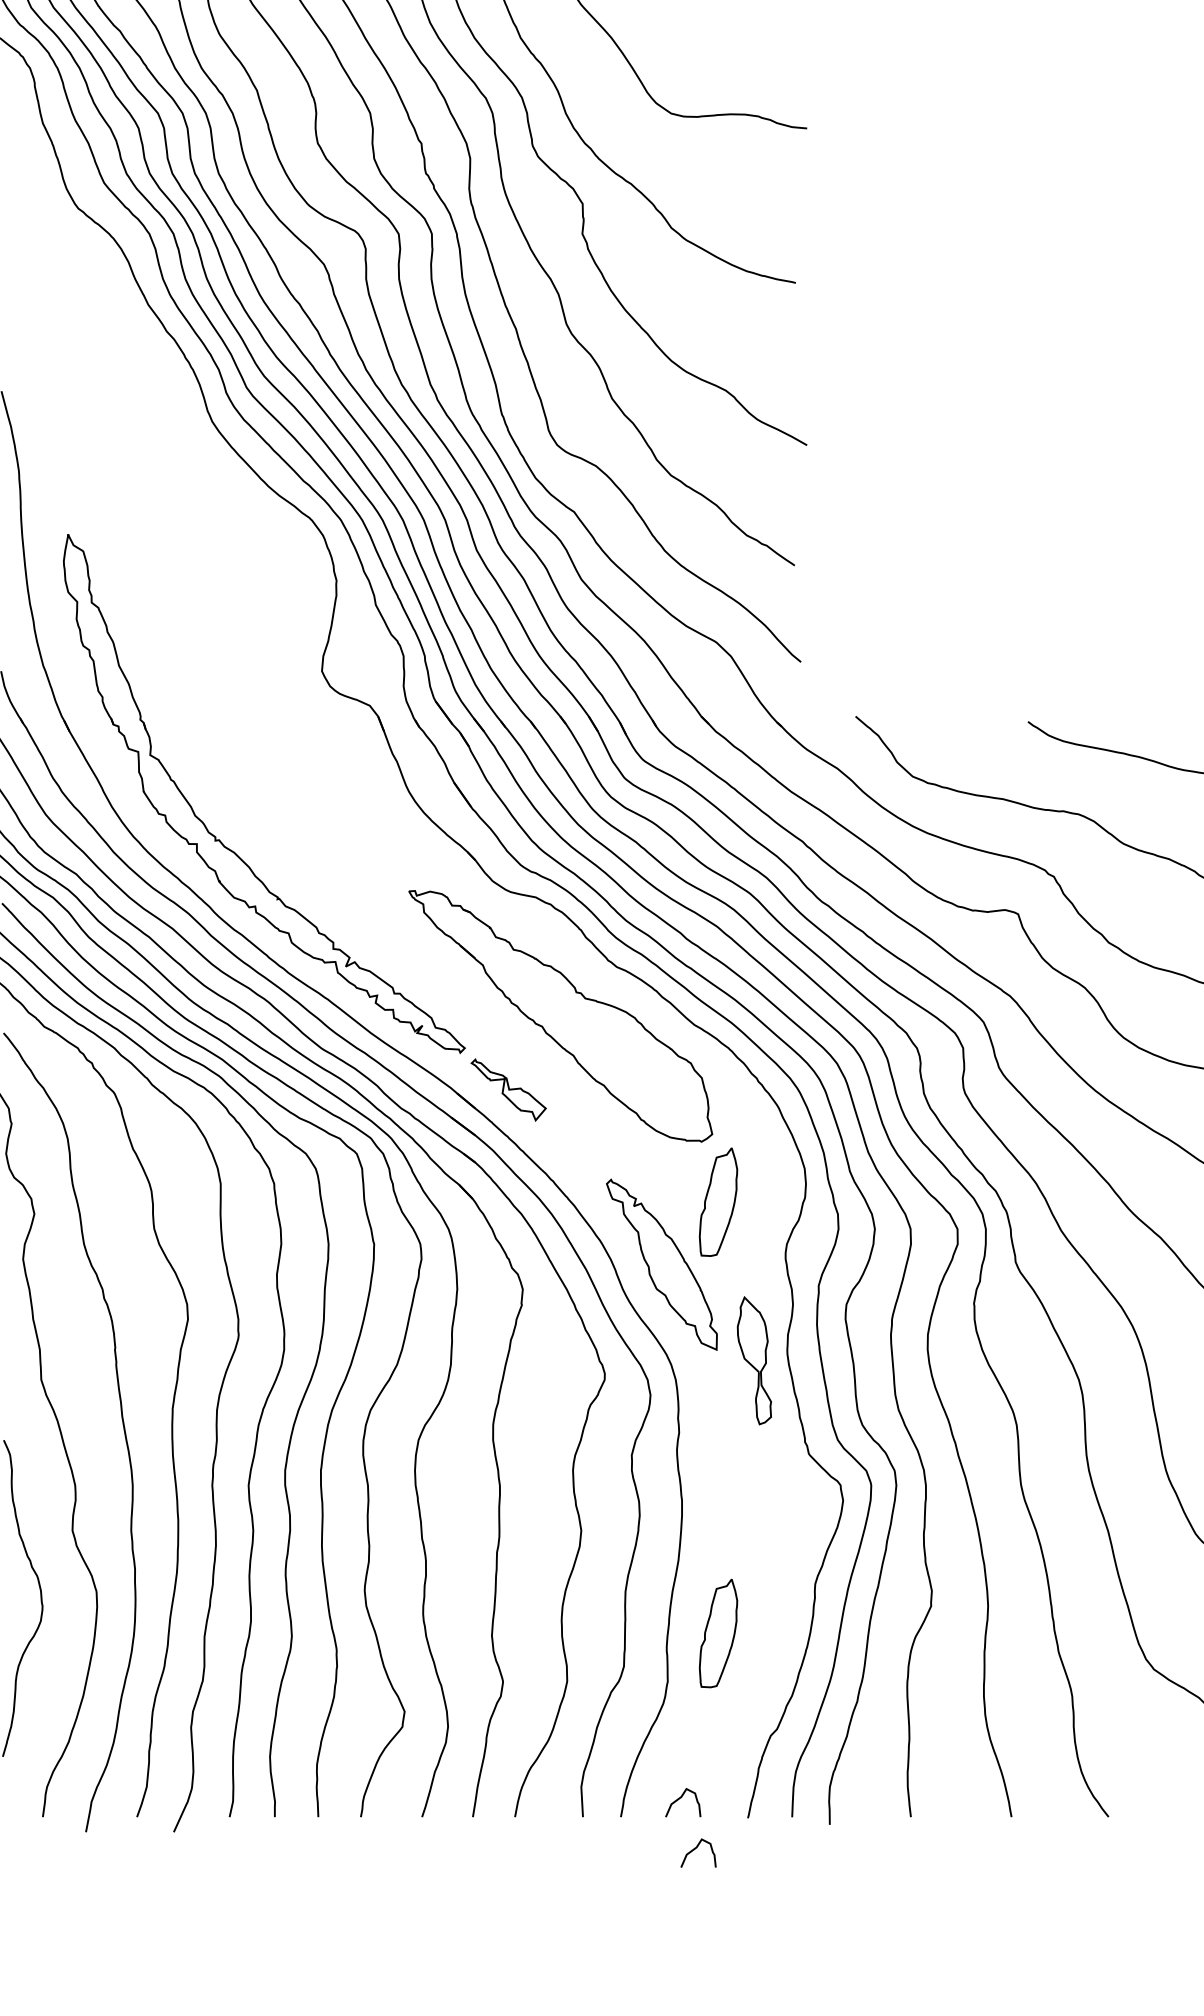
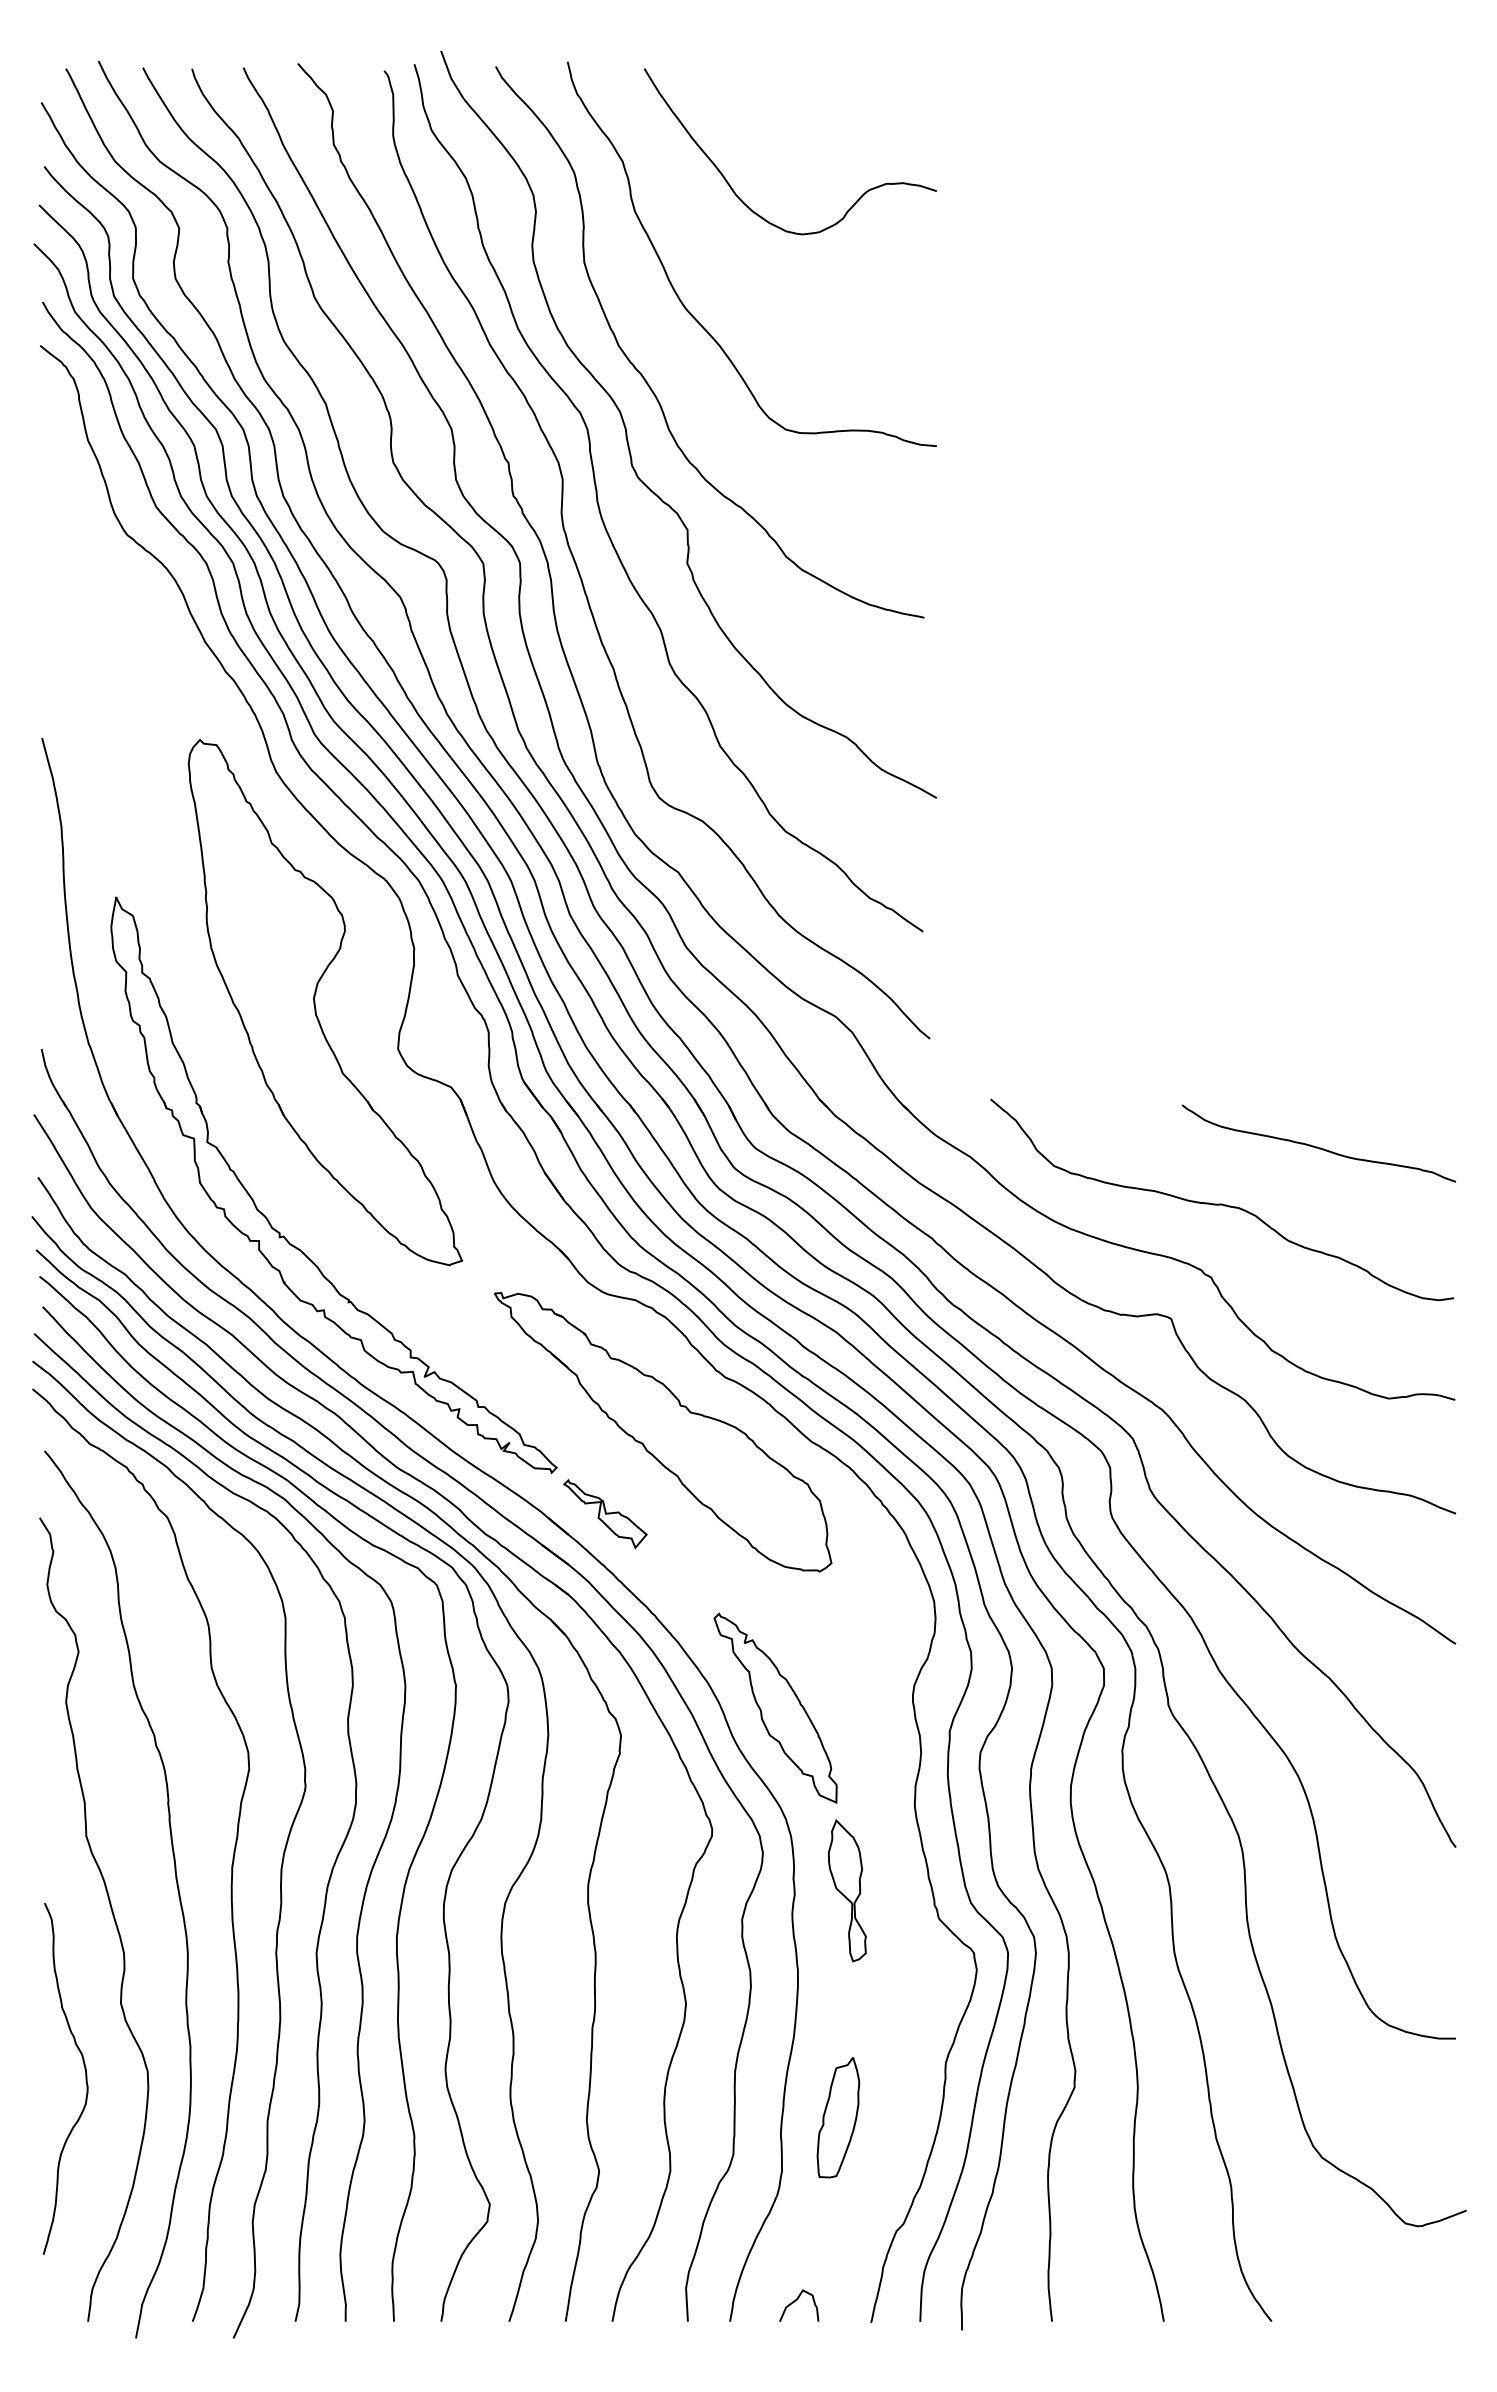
part: (247, 629) -> (315, 1002), added
part: (718, 1202) -> (838, 1638), removed
part: (754, 1360) -> (847, 1890), moved
curve: (696, 1848) -> (814, 2356), removed

